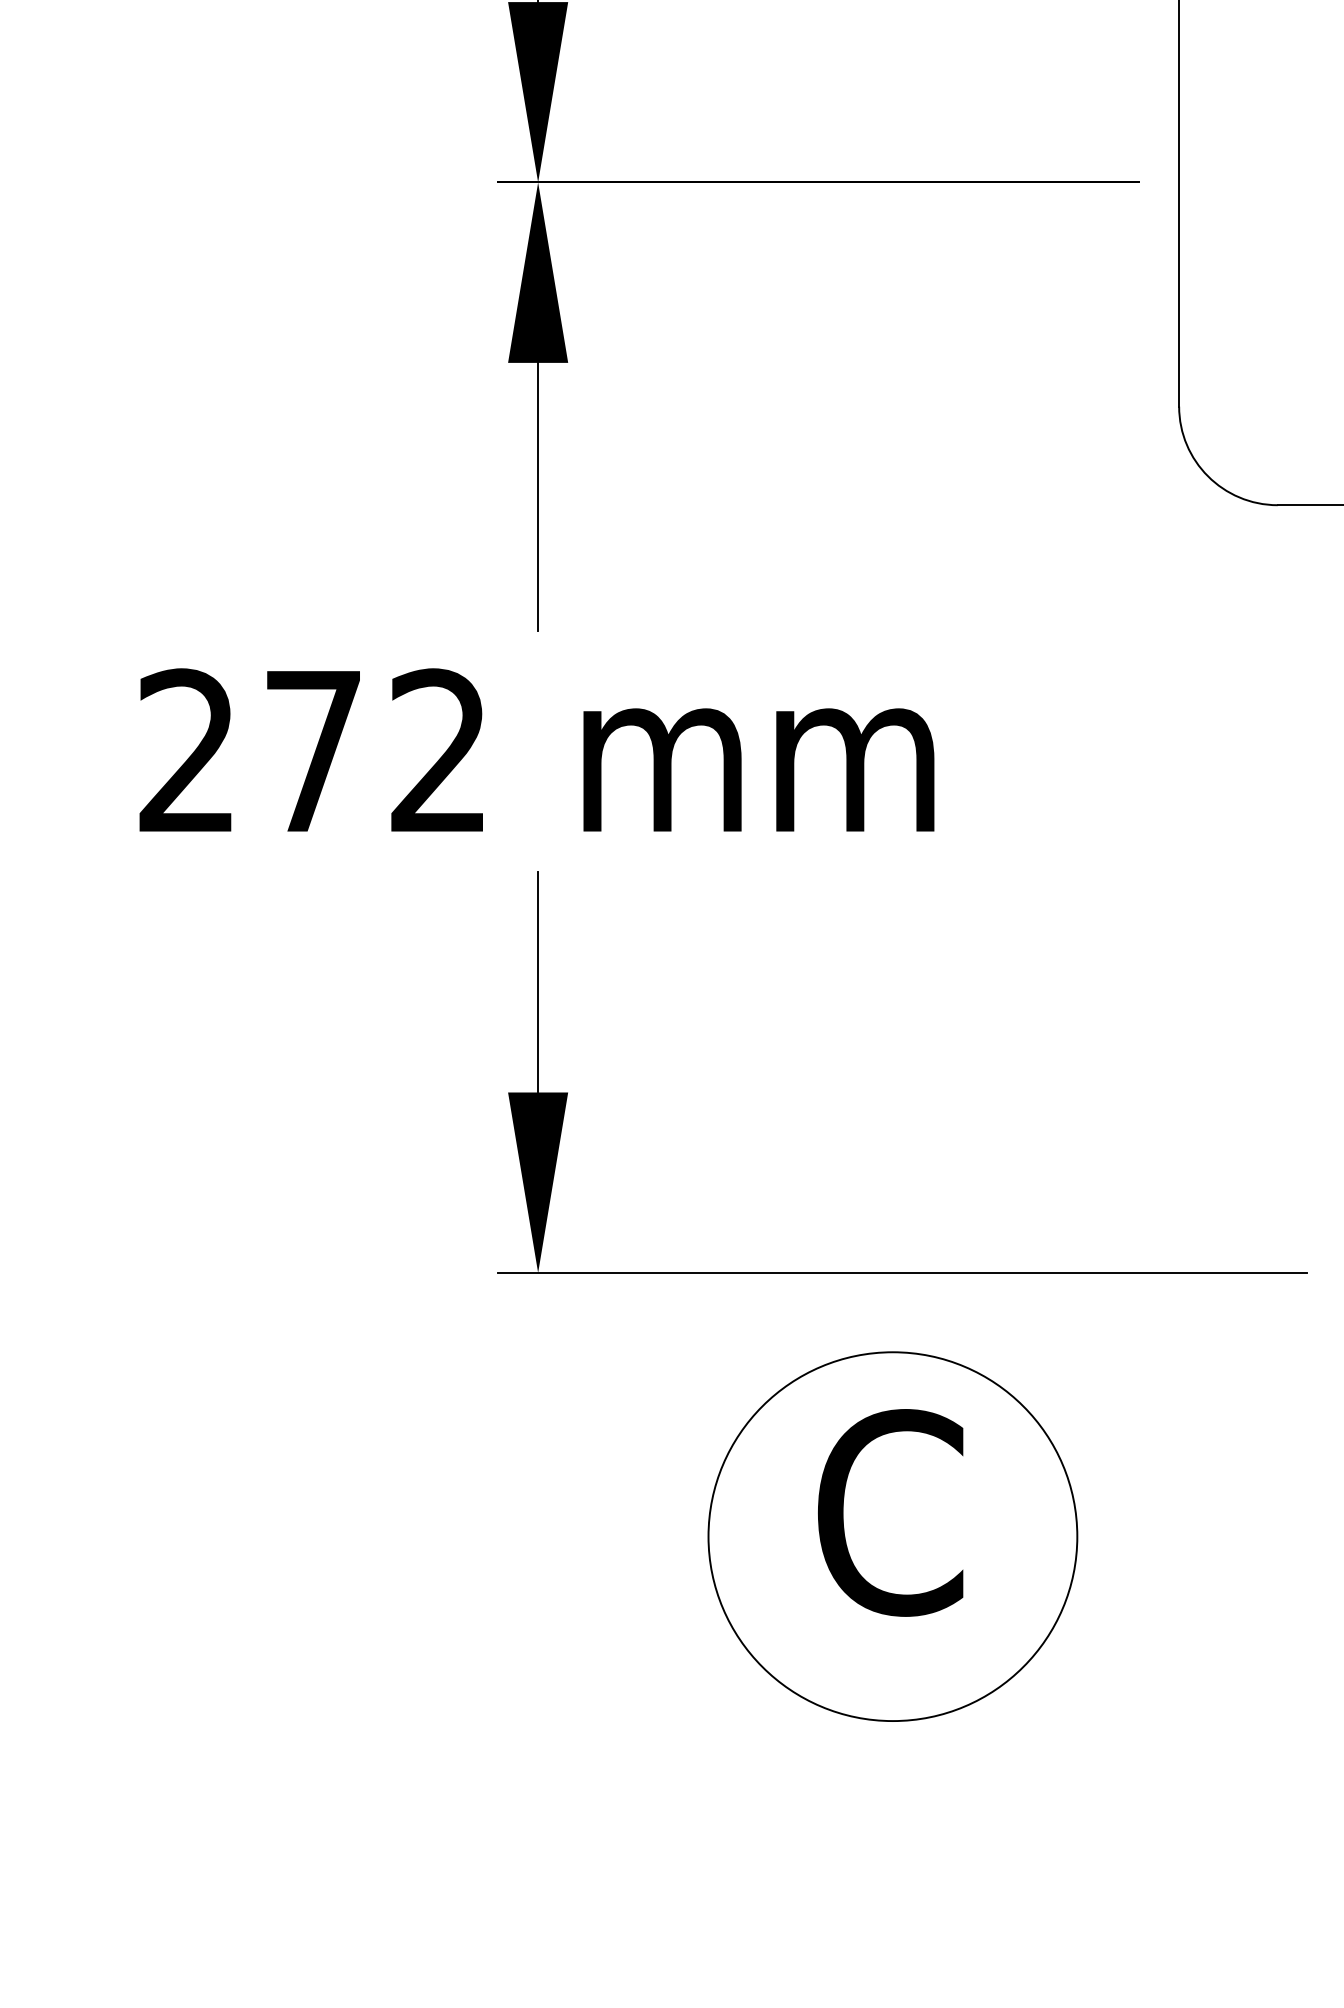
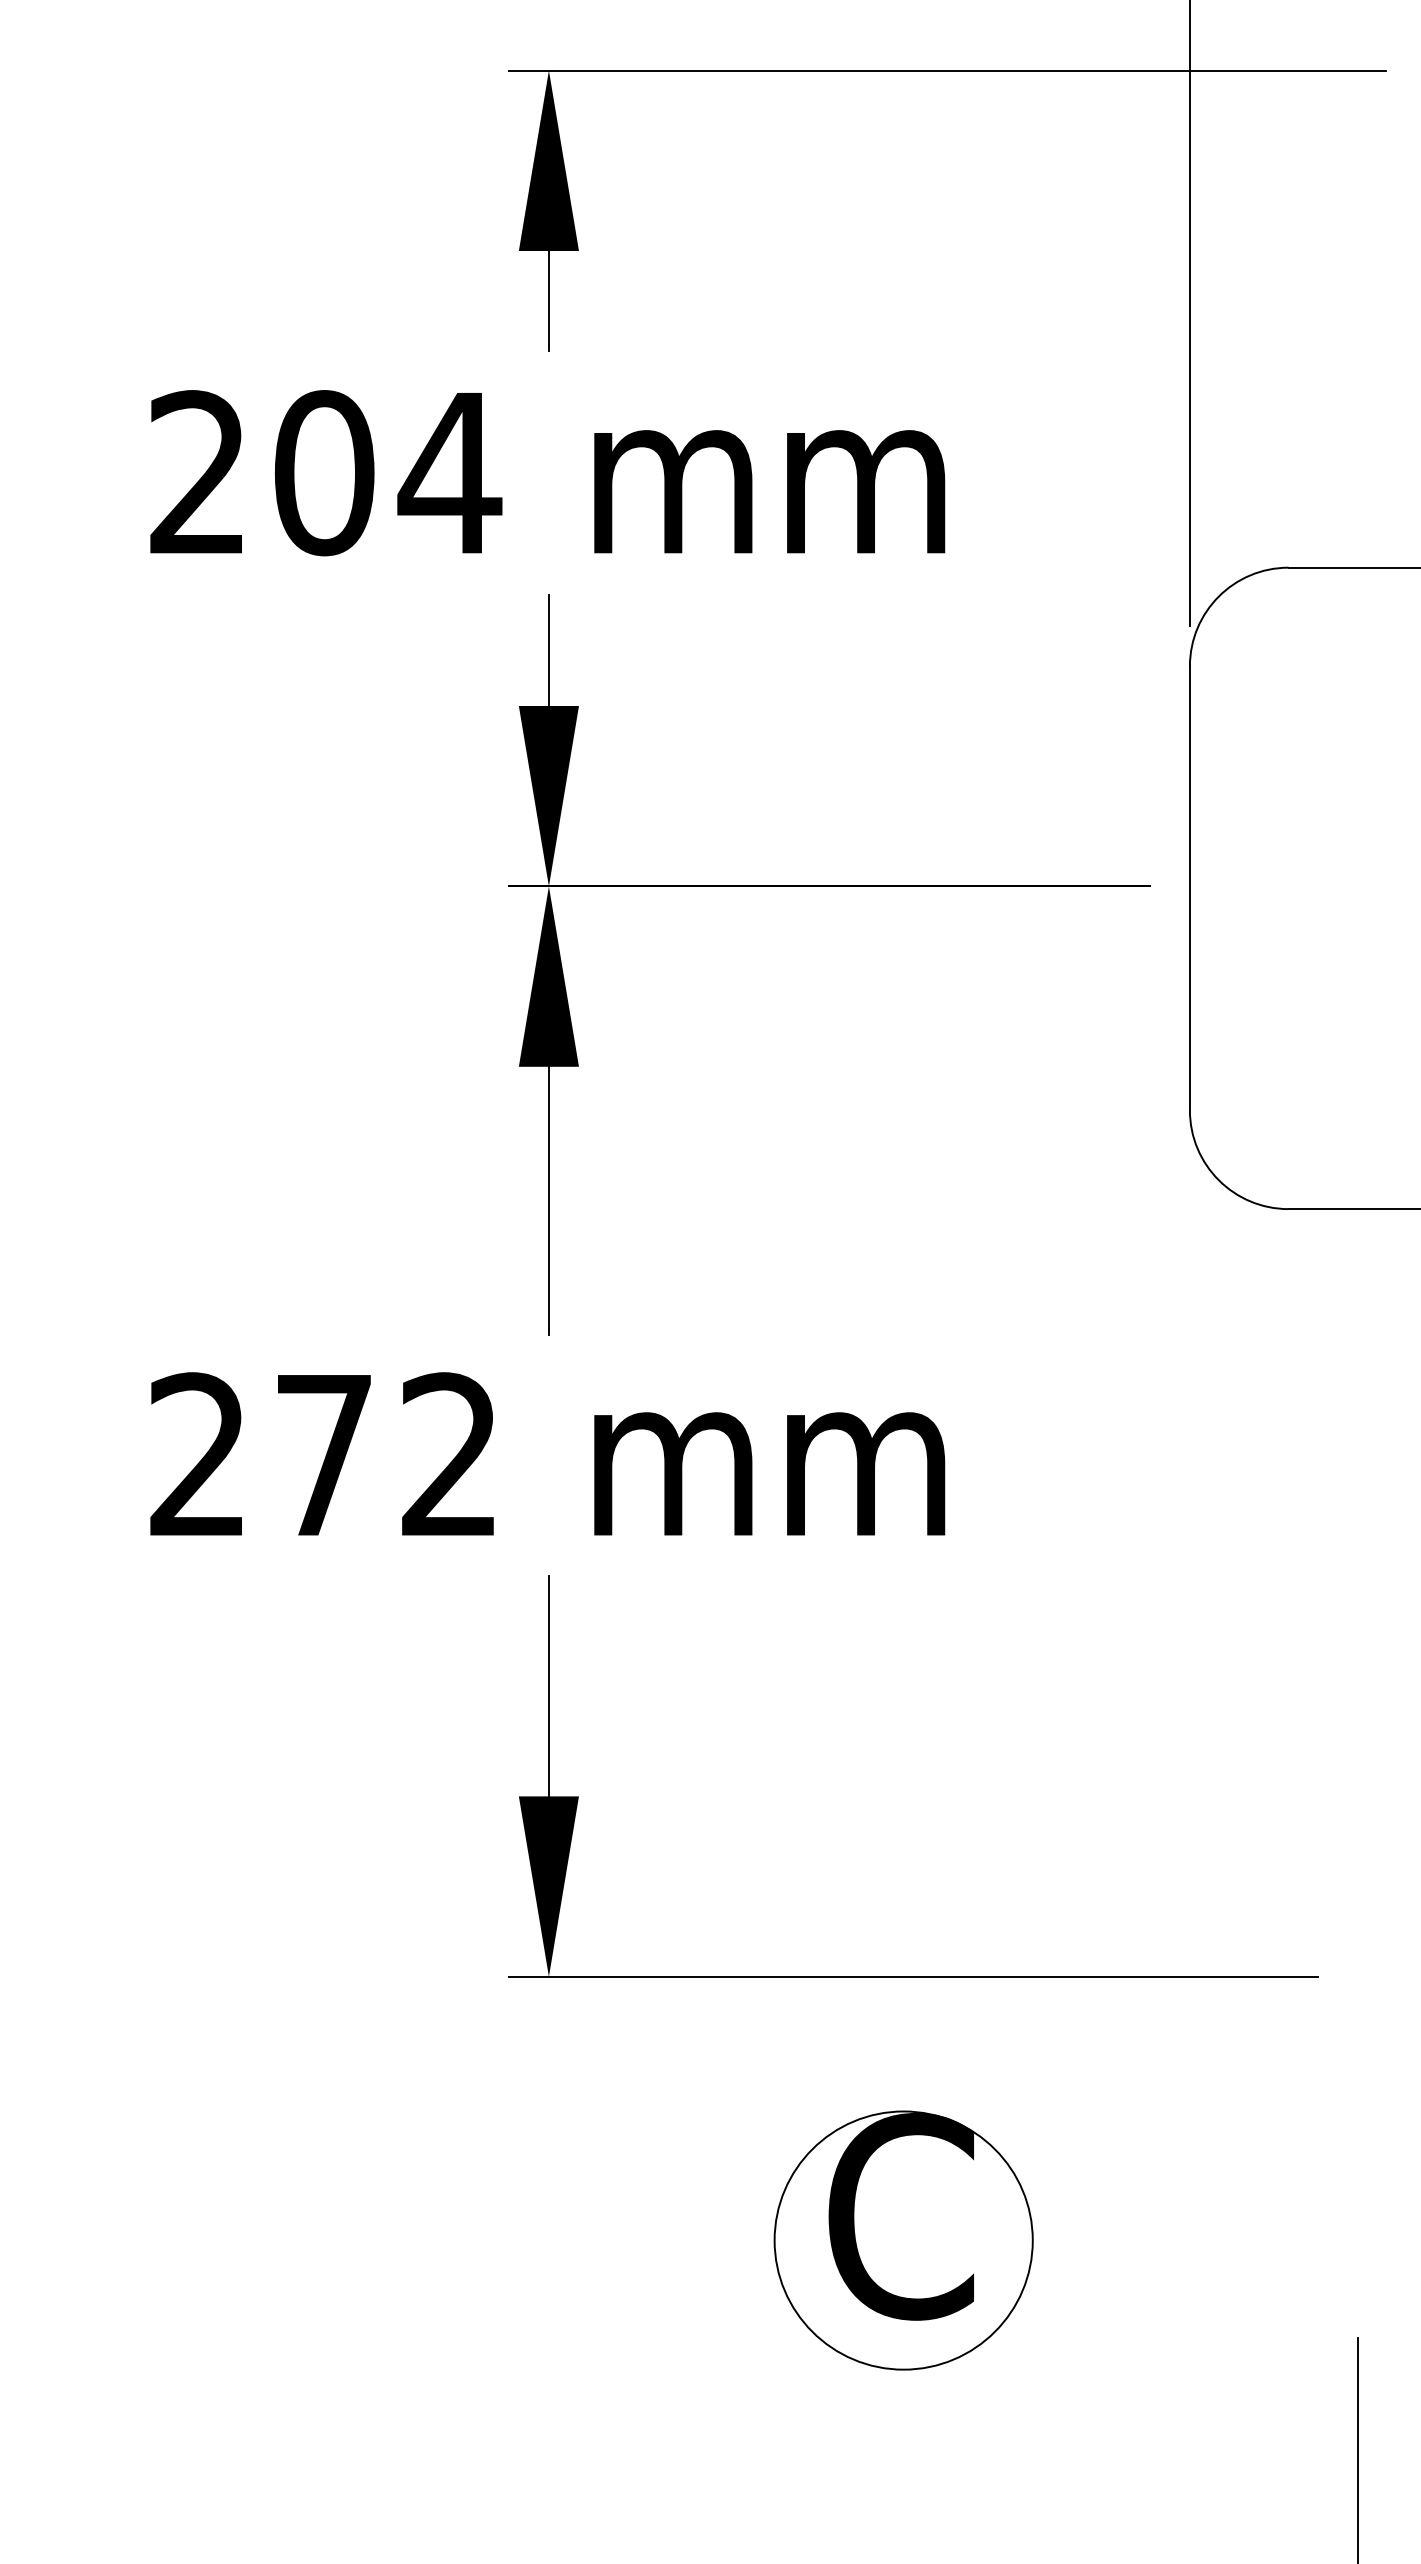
circle: (892, 1536) -> (903, 2240), size x0.7

